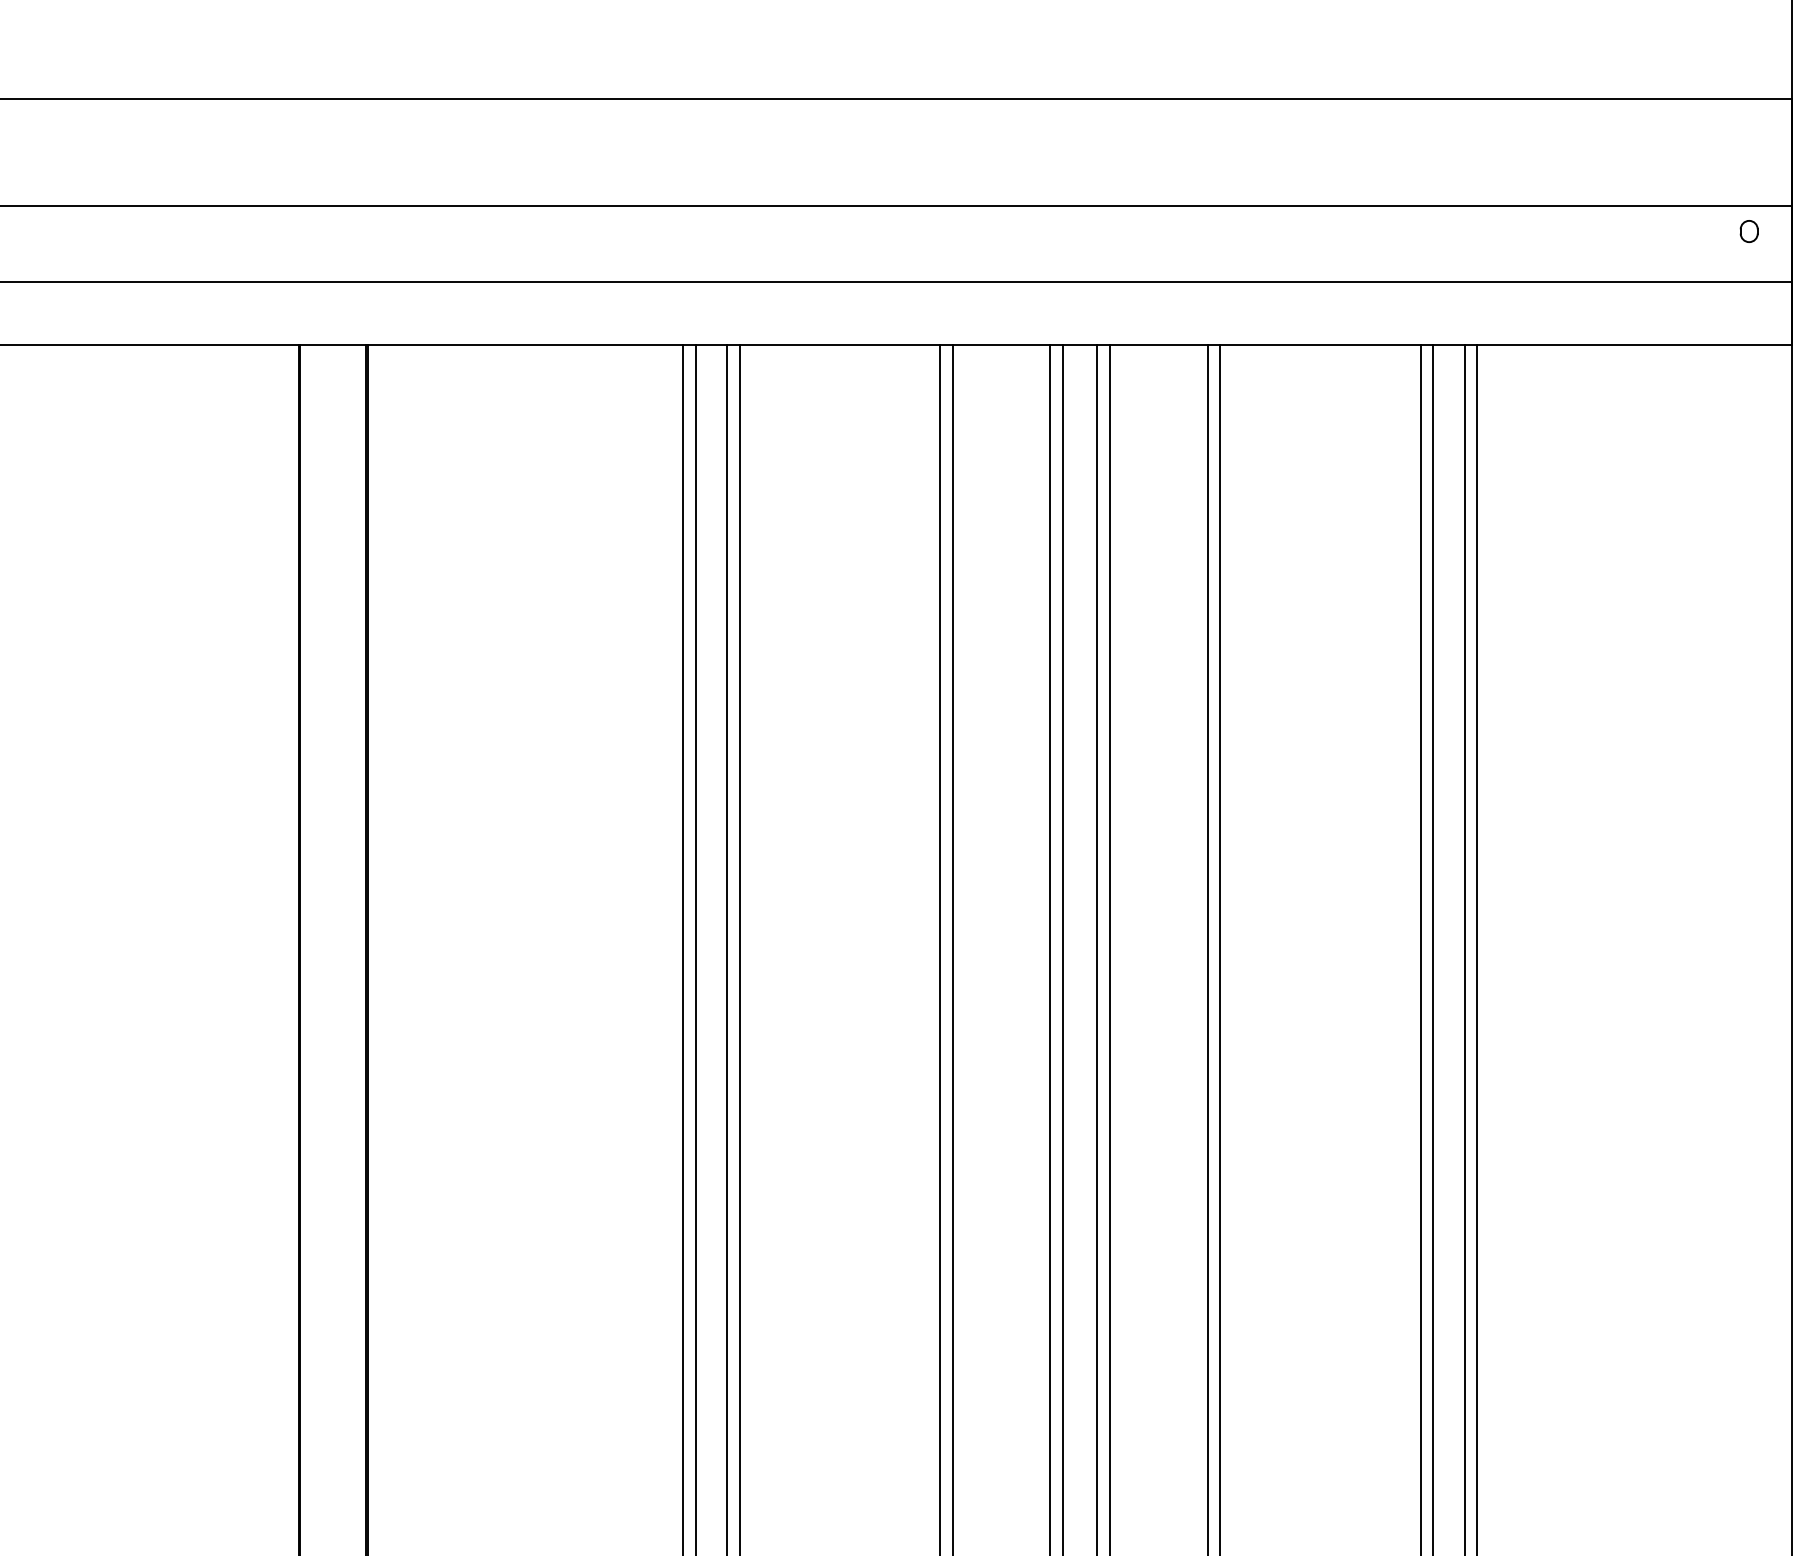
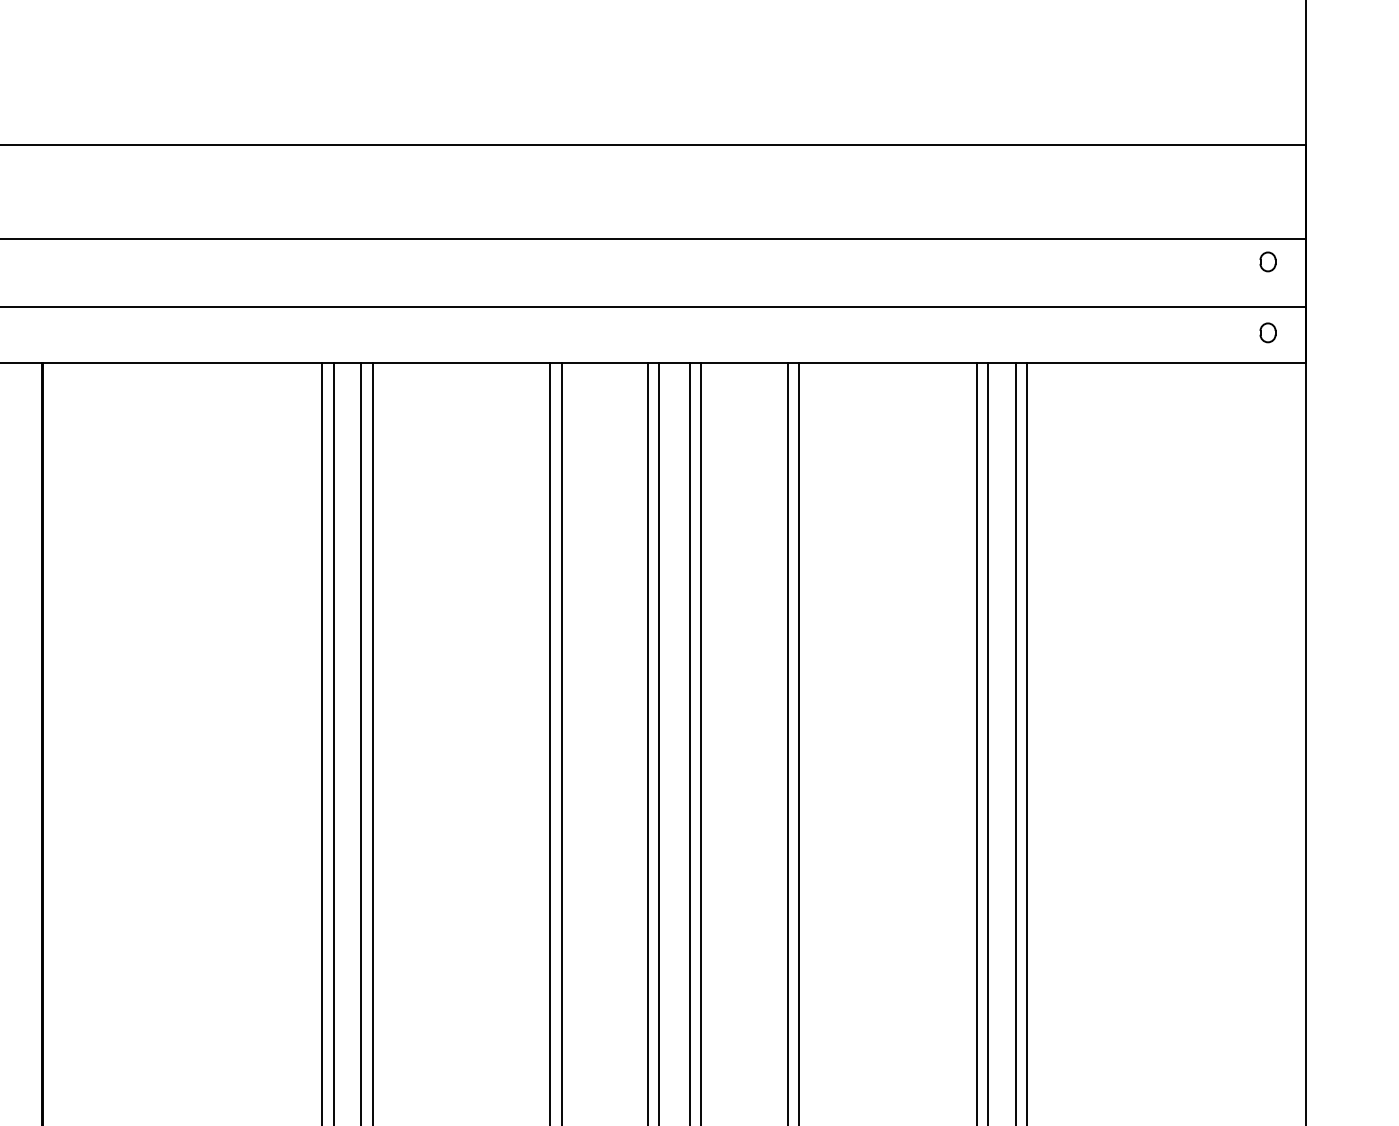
part: (1748, 311) -> (1267, 332), added

